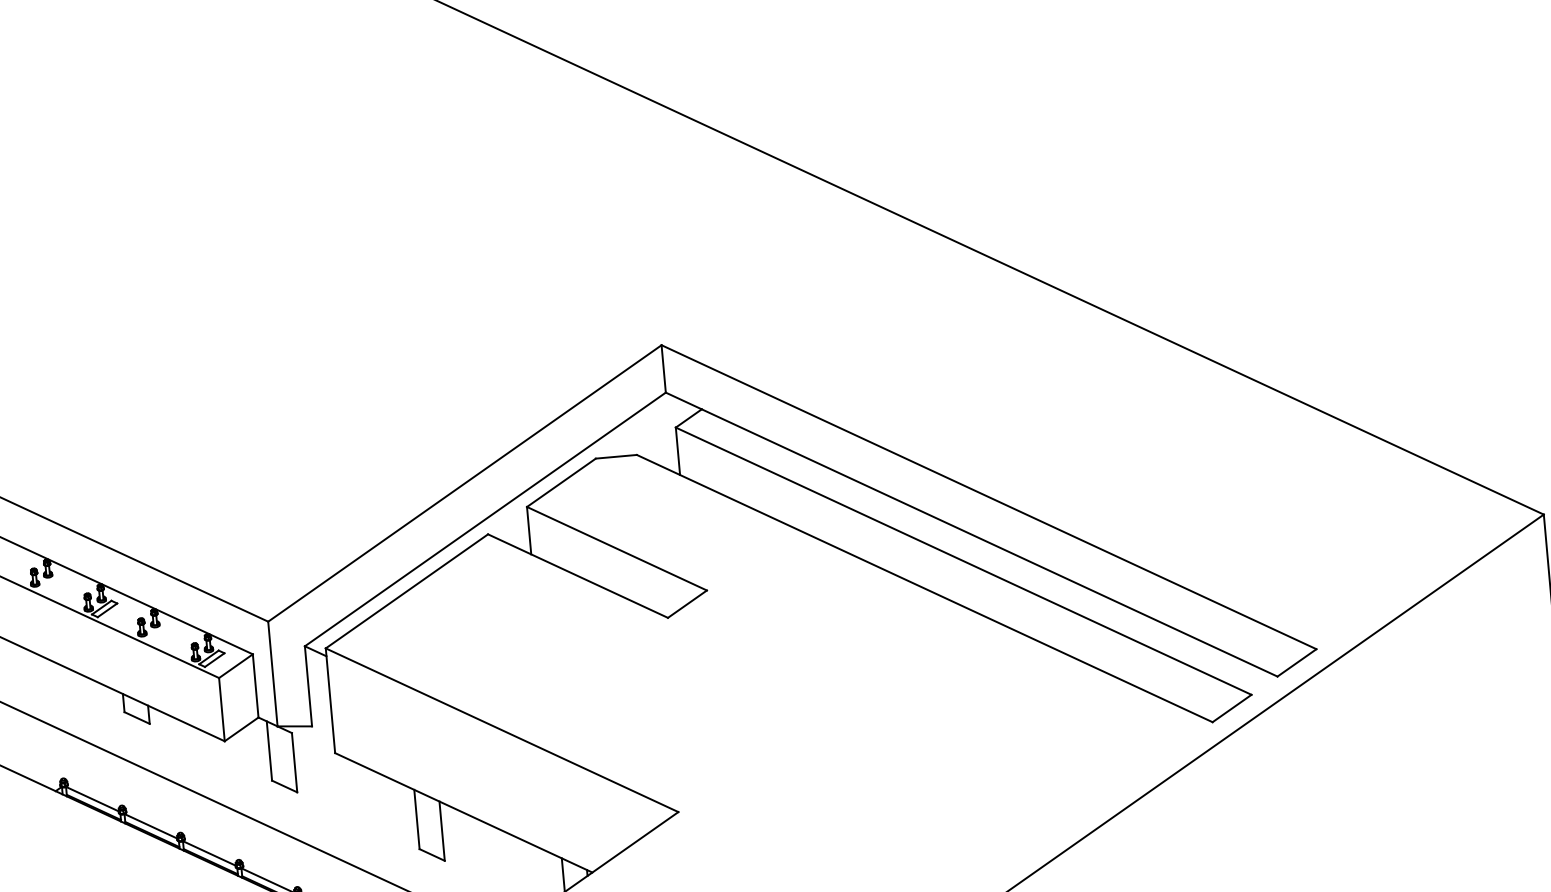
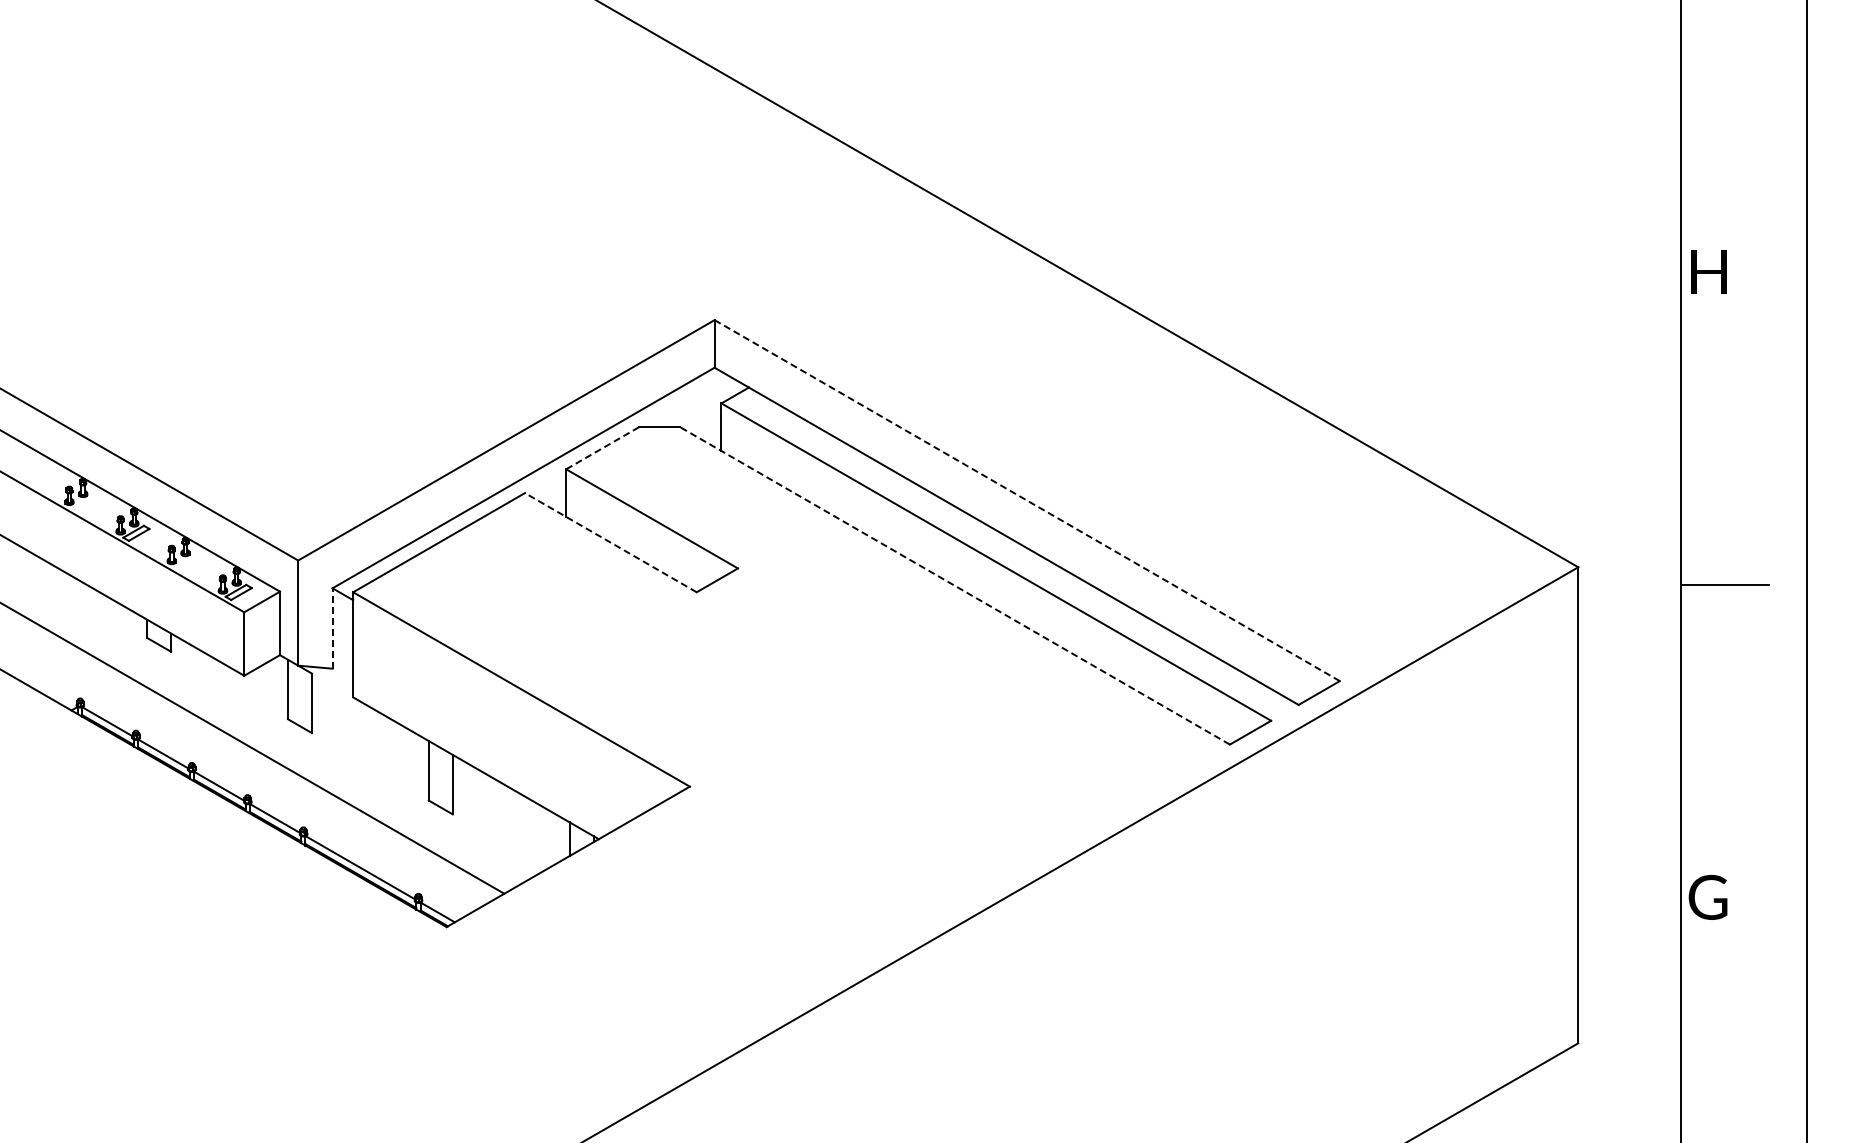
line: (561, 483) -> (602, 448), solid -> dashed
line: (989, 497) -> (1027, 500), solid -> dashed
line: (577, 575) -> (610, 542), solid -> dashed
line: (924, 588) -> (954, 585), solid -> dashed
line: (308, 686) -> (332, 628), solid -> dashed

